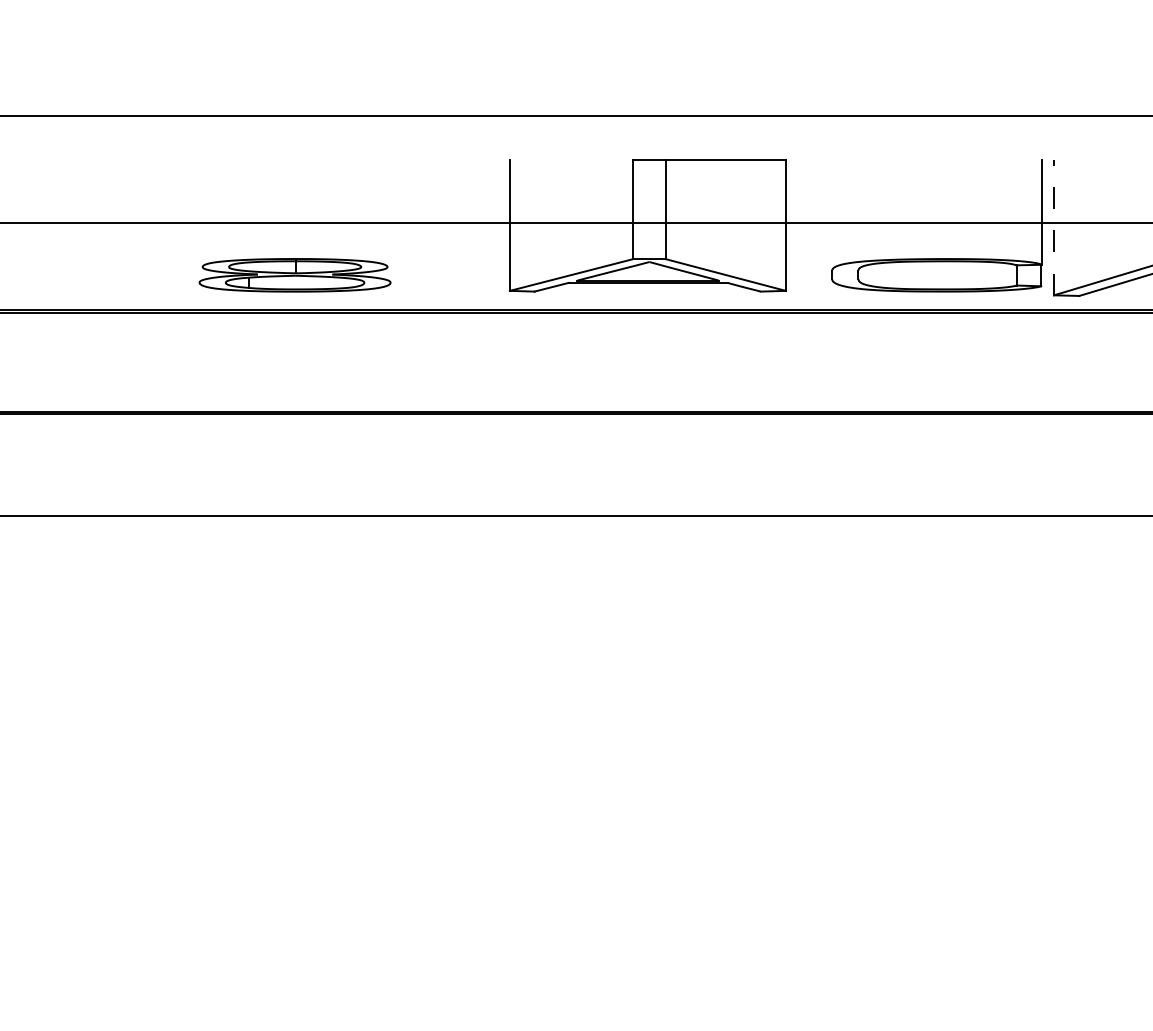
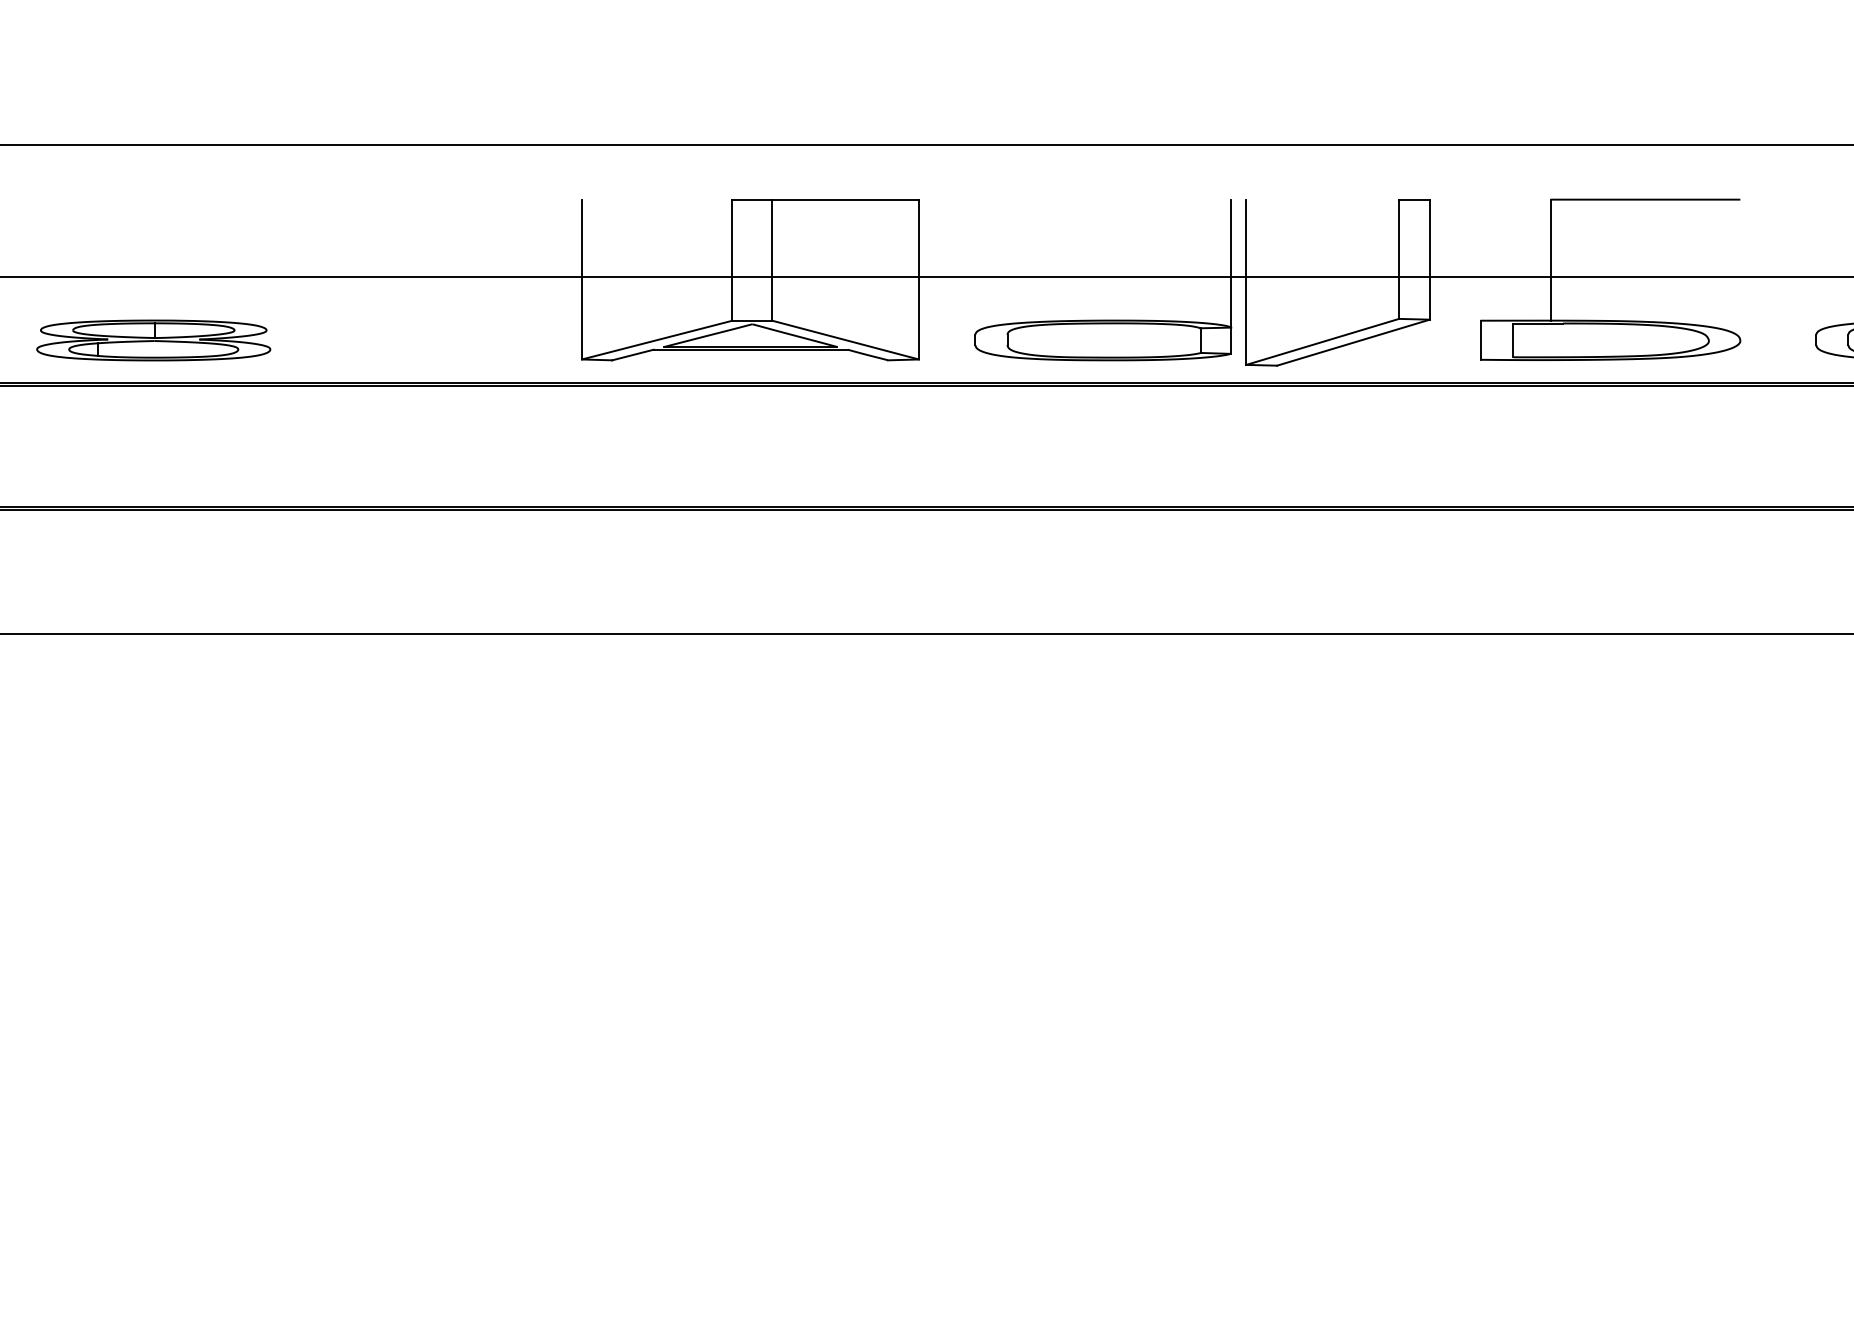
line: (1054, 227) -> (1246, 282), dashed -> solid
part: (294, 275) -> (153, 340), moved

